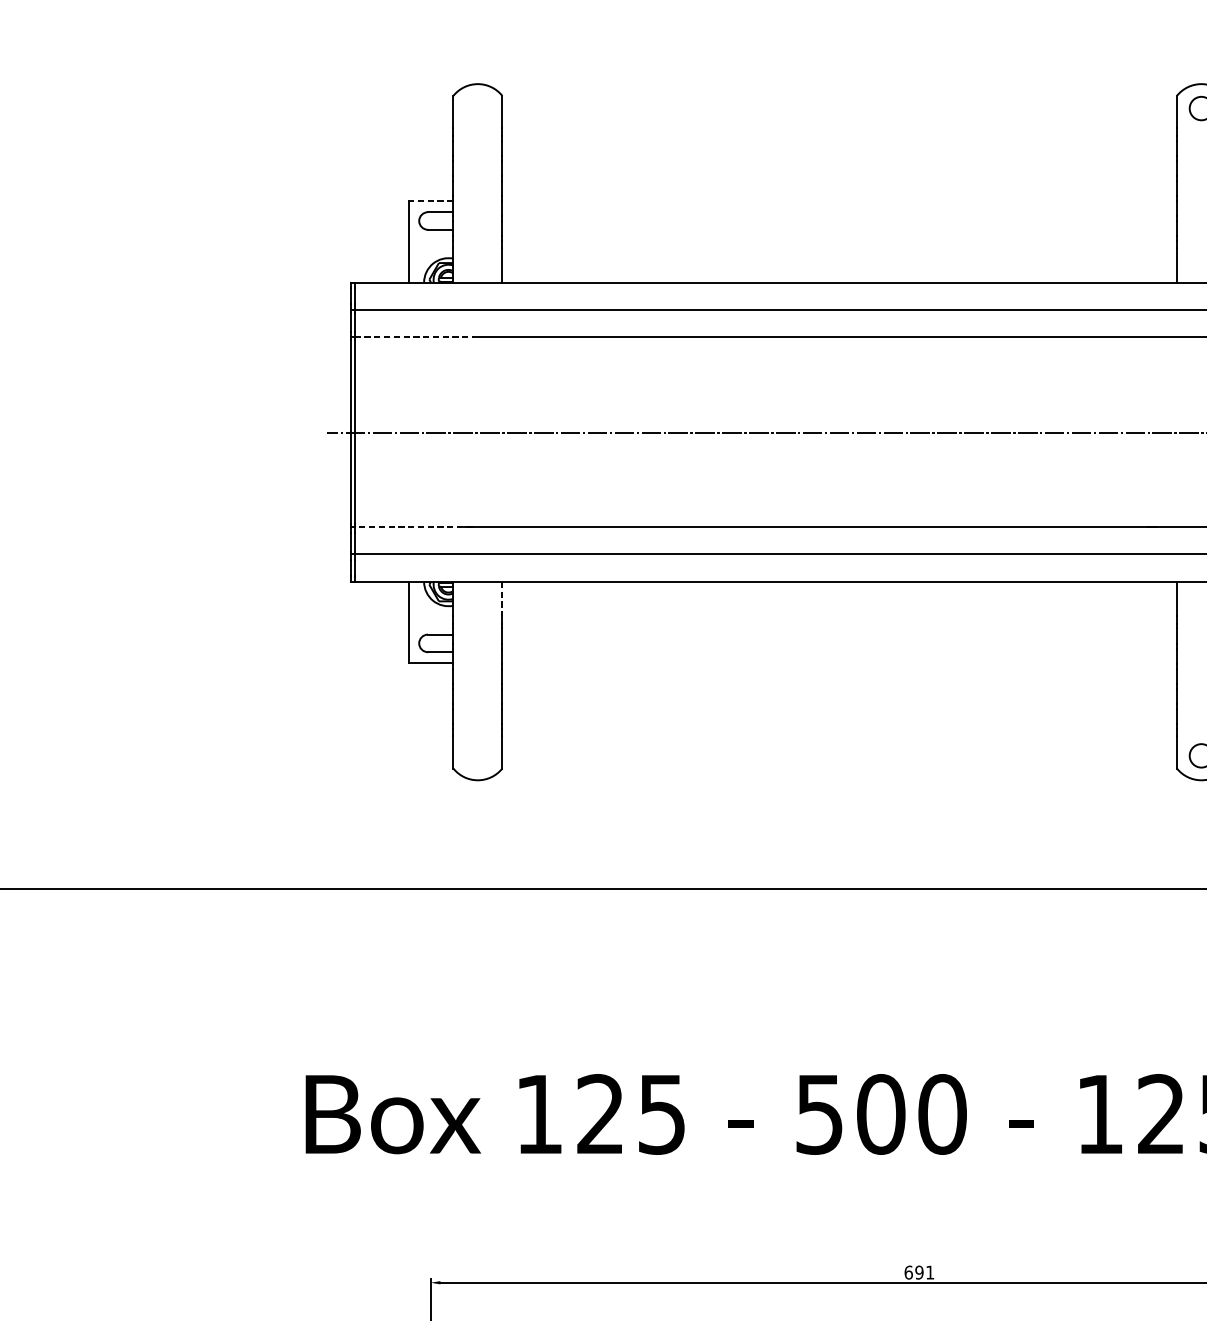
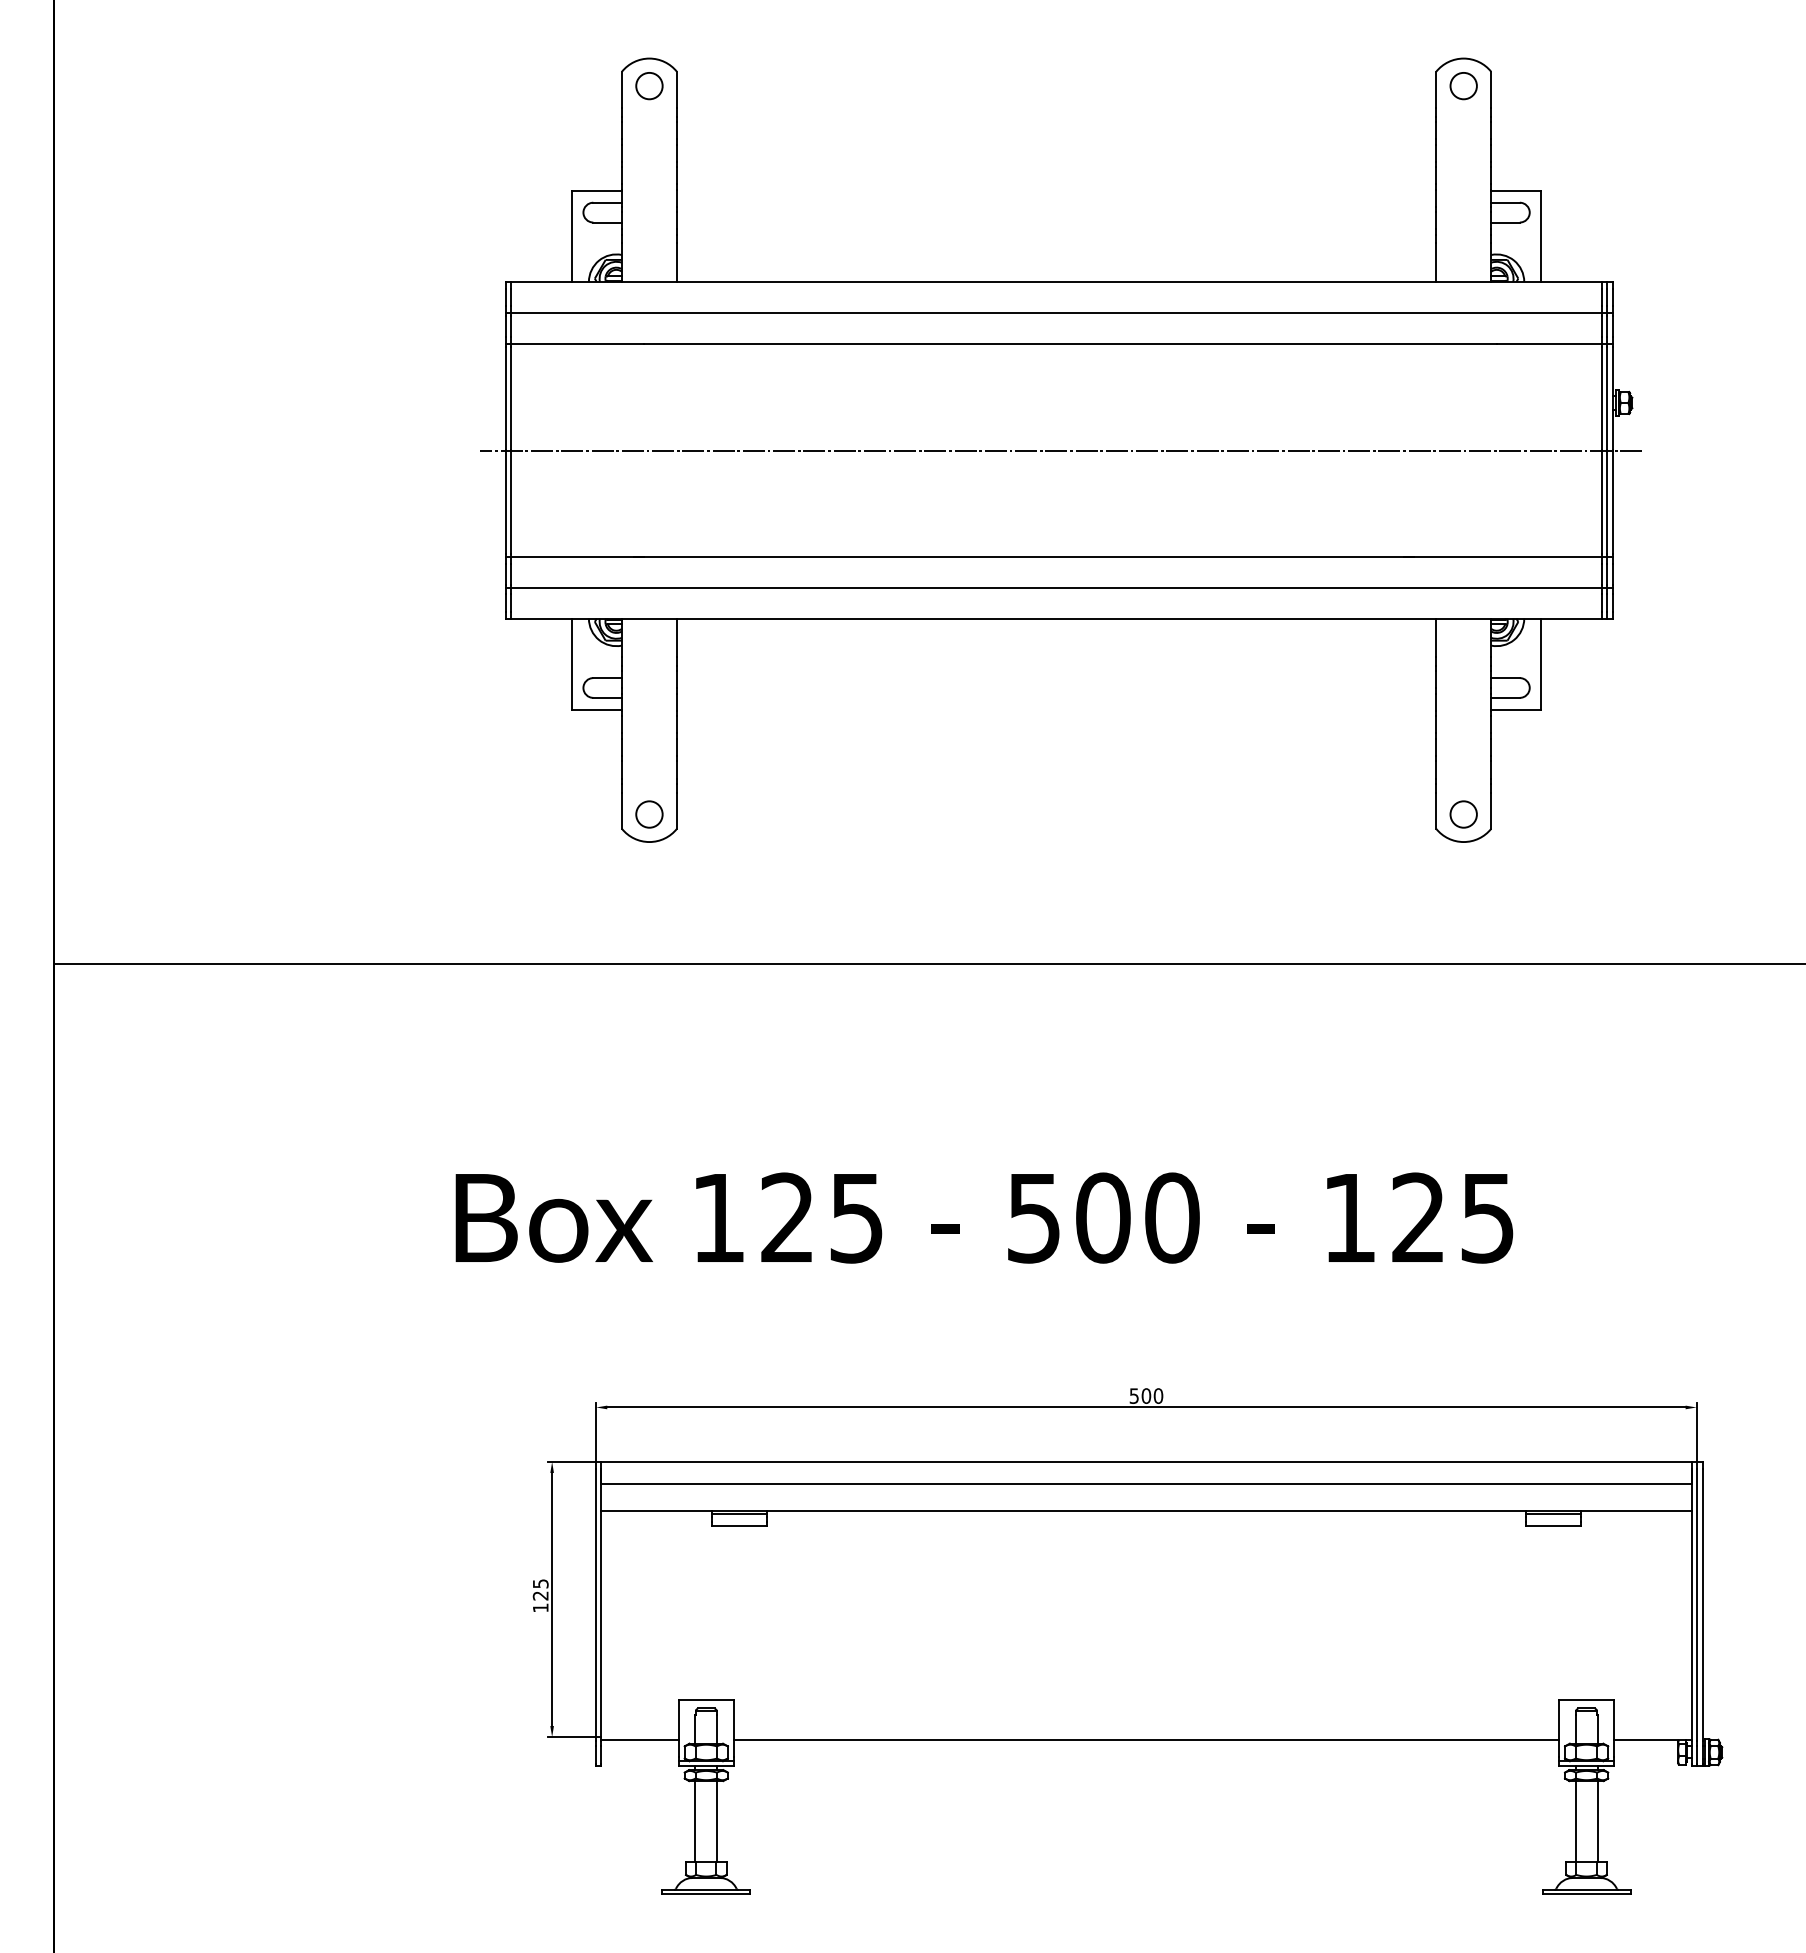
circle: (477, 108) -> (649, 86), added
line: (431, 201) -> (597, 190), dashed -> solid
line: (413, 337) -> (577, 343), dashed -> solid
line: (413, 527) -> (577, 557), dashed -> solid
line: (501, 599) -> (676, 638), dashed -> solid
circle: (477, 755) -> (649, 814), added
text: (919, 1272) -> (1146, 1395), 691 -> 500

